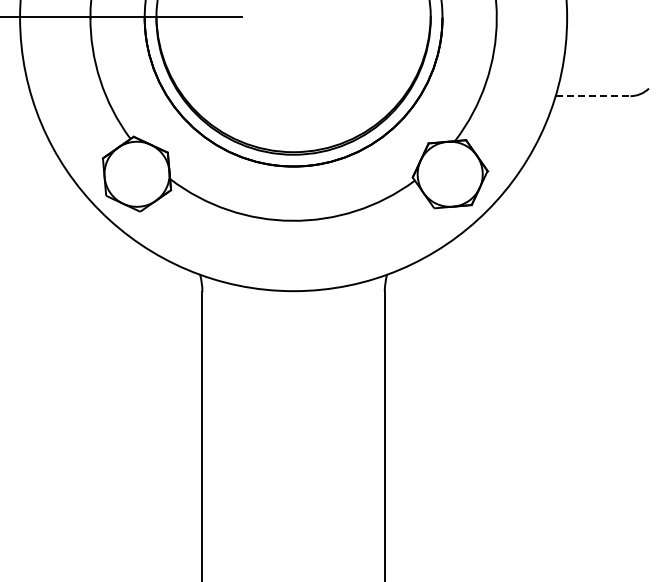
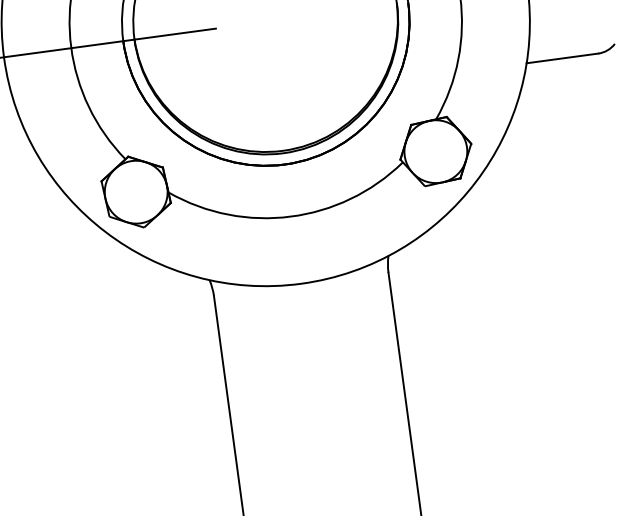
line: (593, 96) -> (562, 58), dashed -> solid

